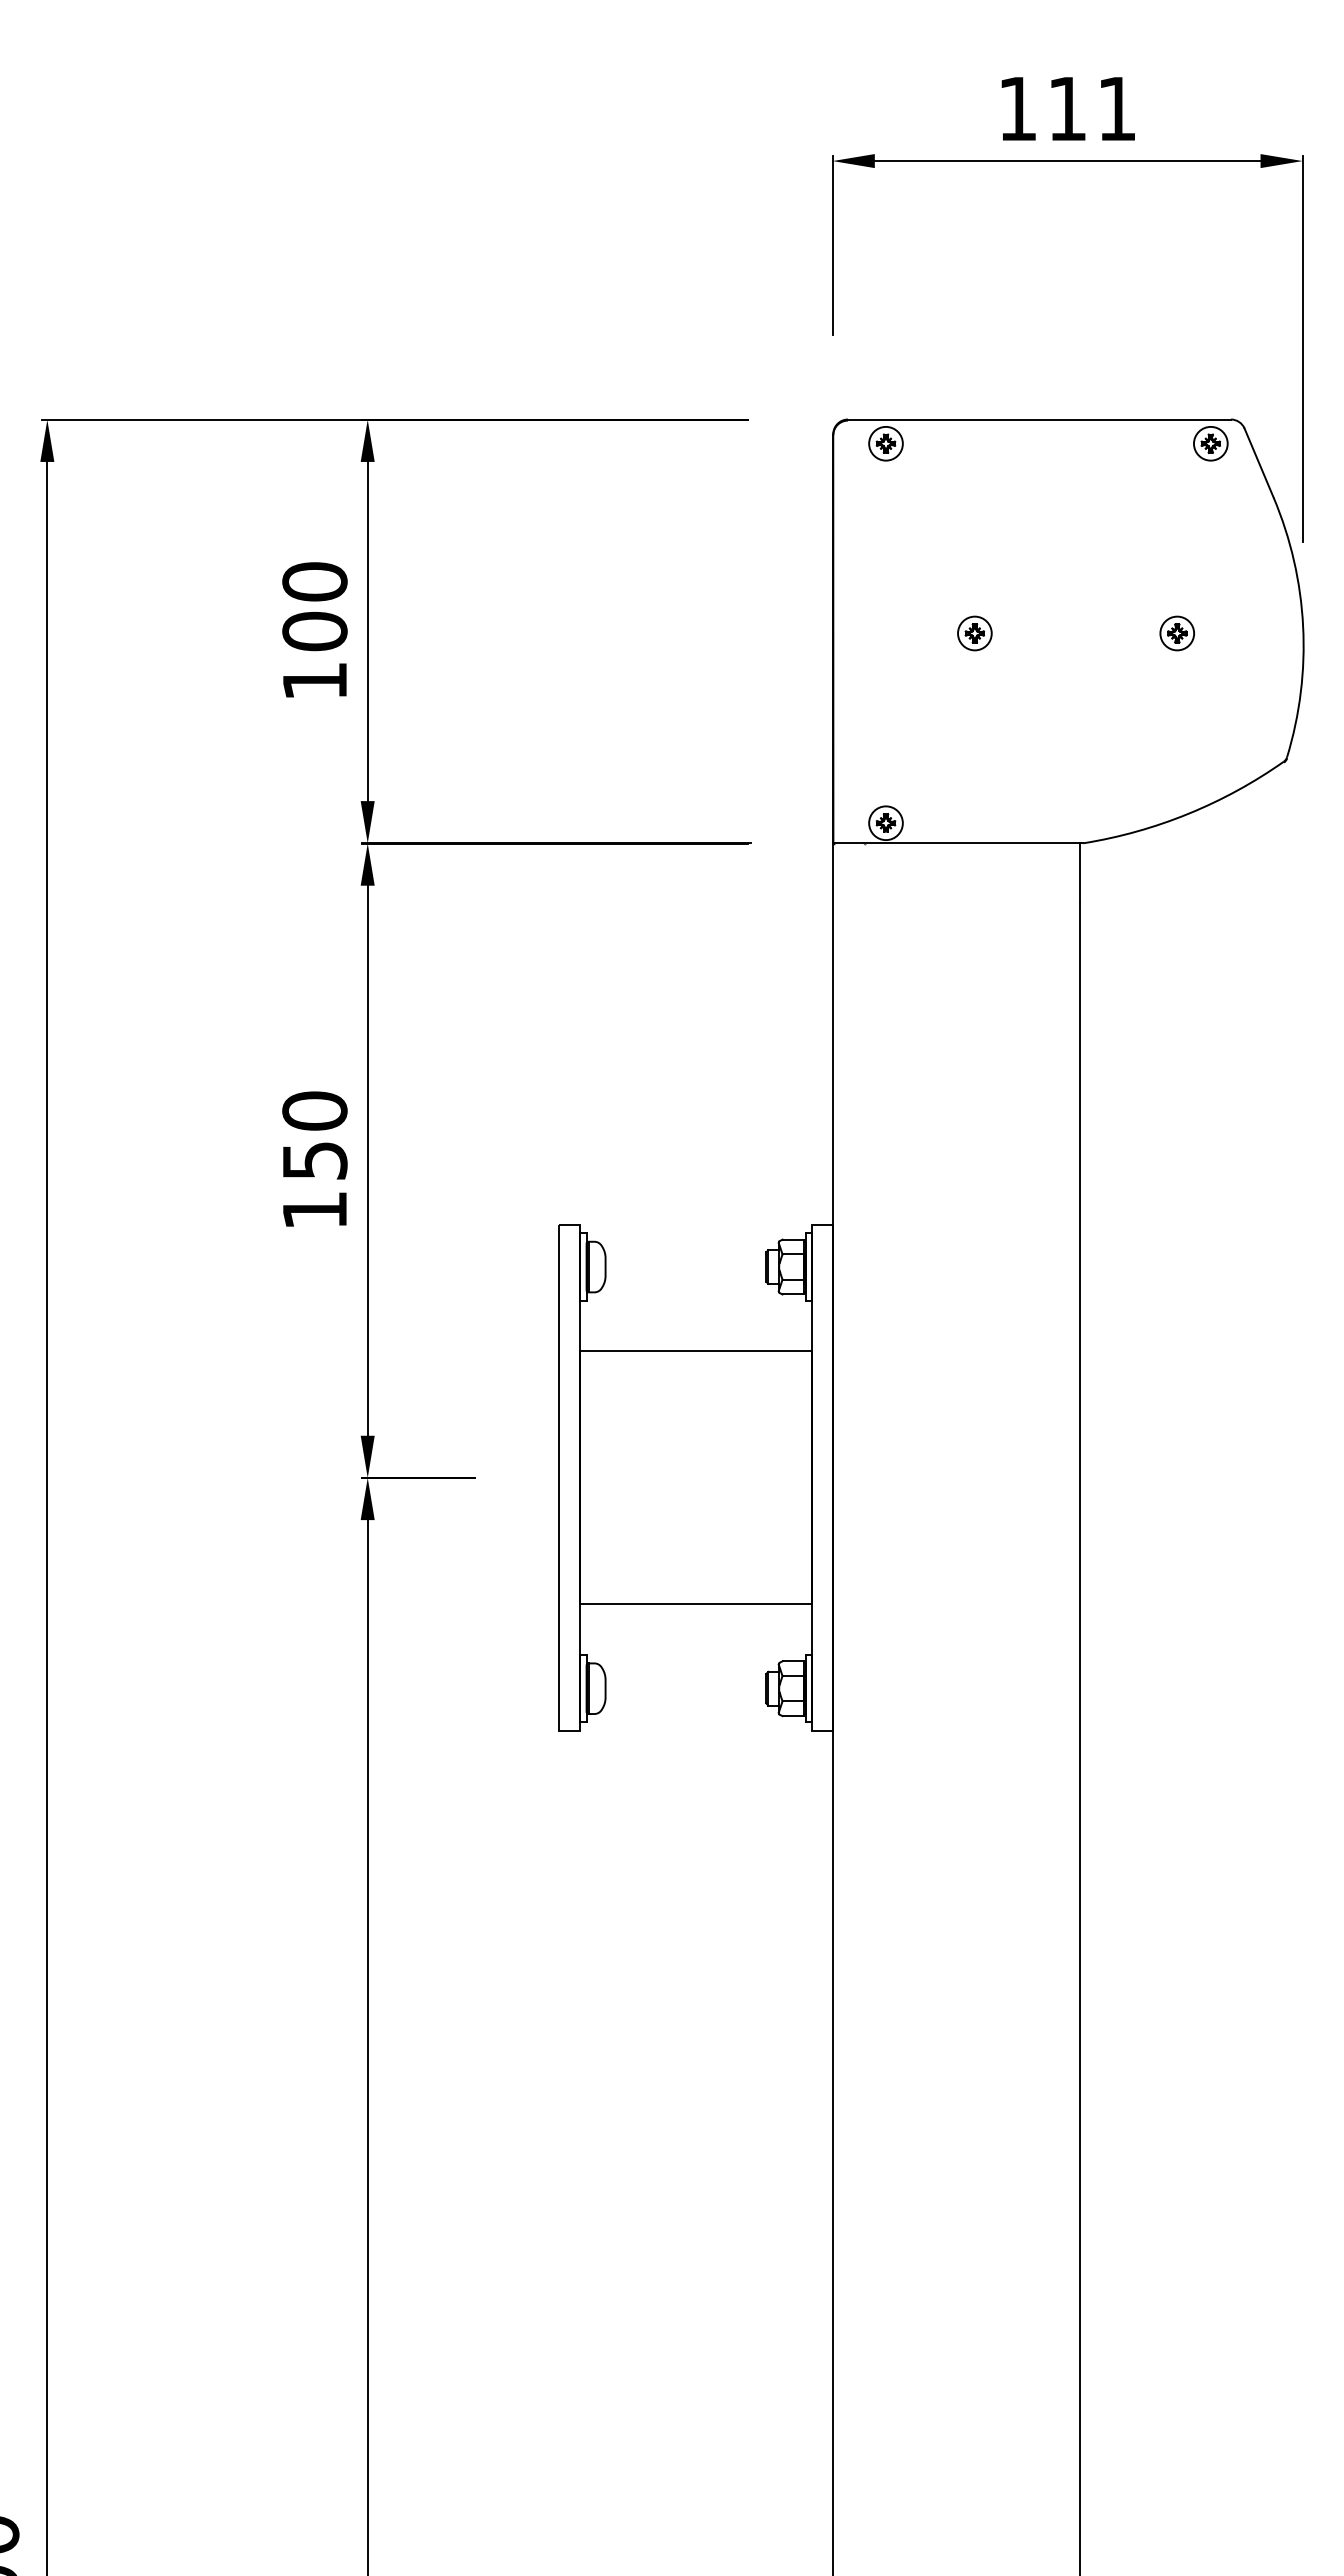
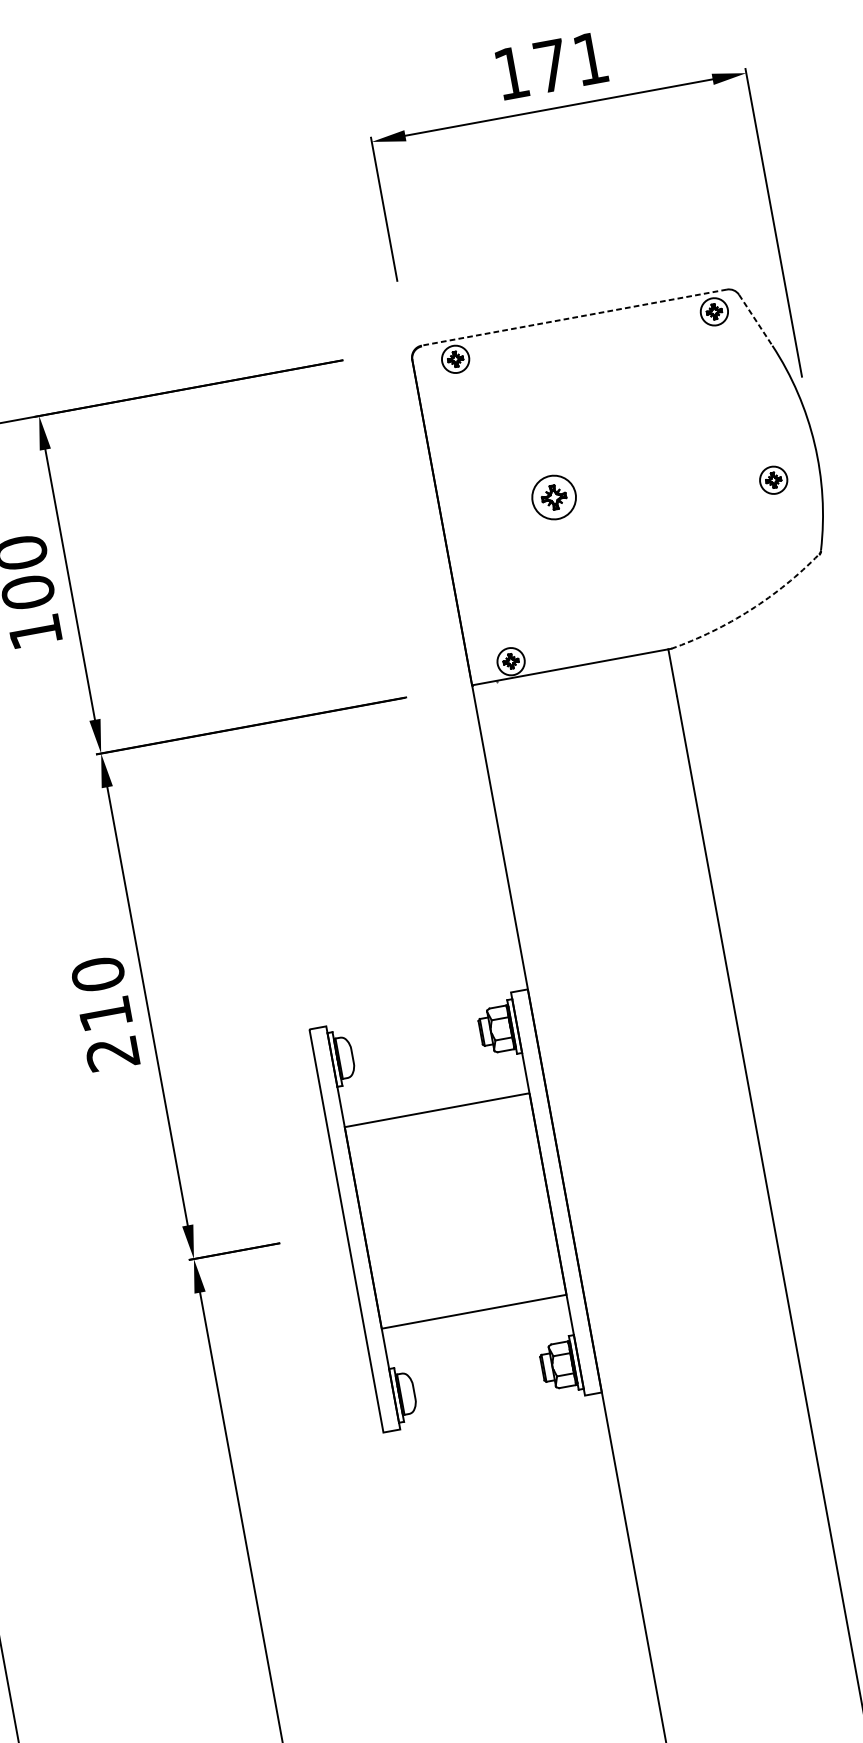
text: (1067, 108) -> (551, 65), 111 -> 171
line: (1039, 419) -> (574, 317), solid -> dashed
line: (1259, 463) -> (756, 320), solid -> dashed
part: (974, 633) -> (553, 497), size x1.6
part: (1176, 633) -> (773, 480), moved
arc: (1188, 813) -> (750, 609), solid -> dashed
text: (314, 1185) -> (108, 1033), 150 -> 210

